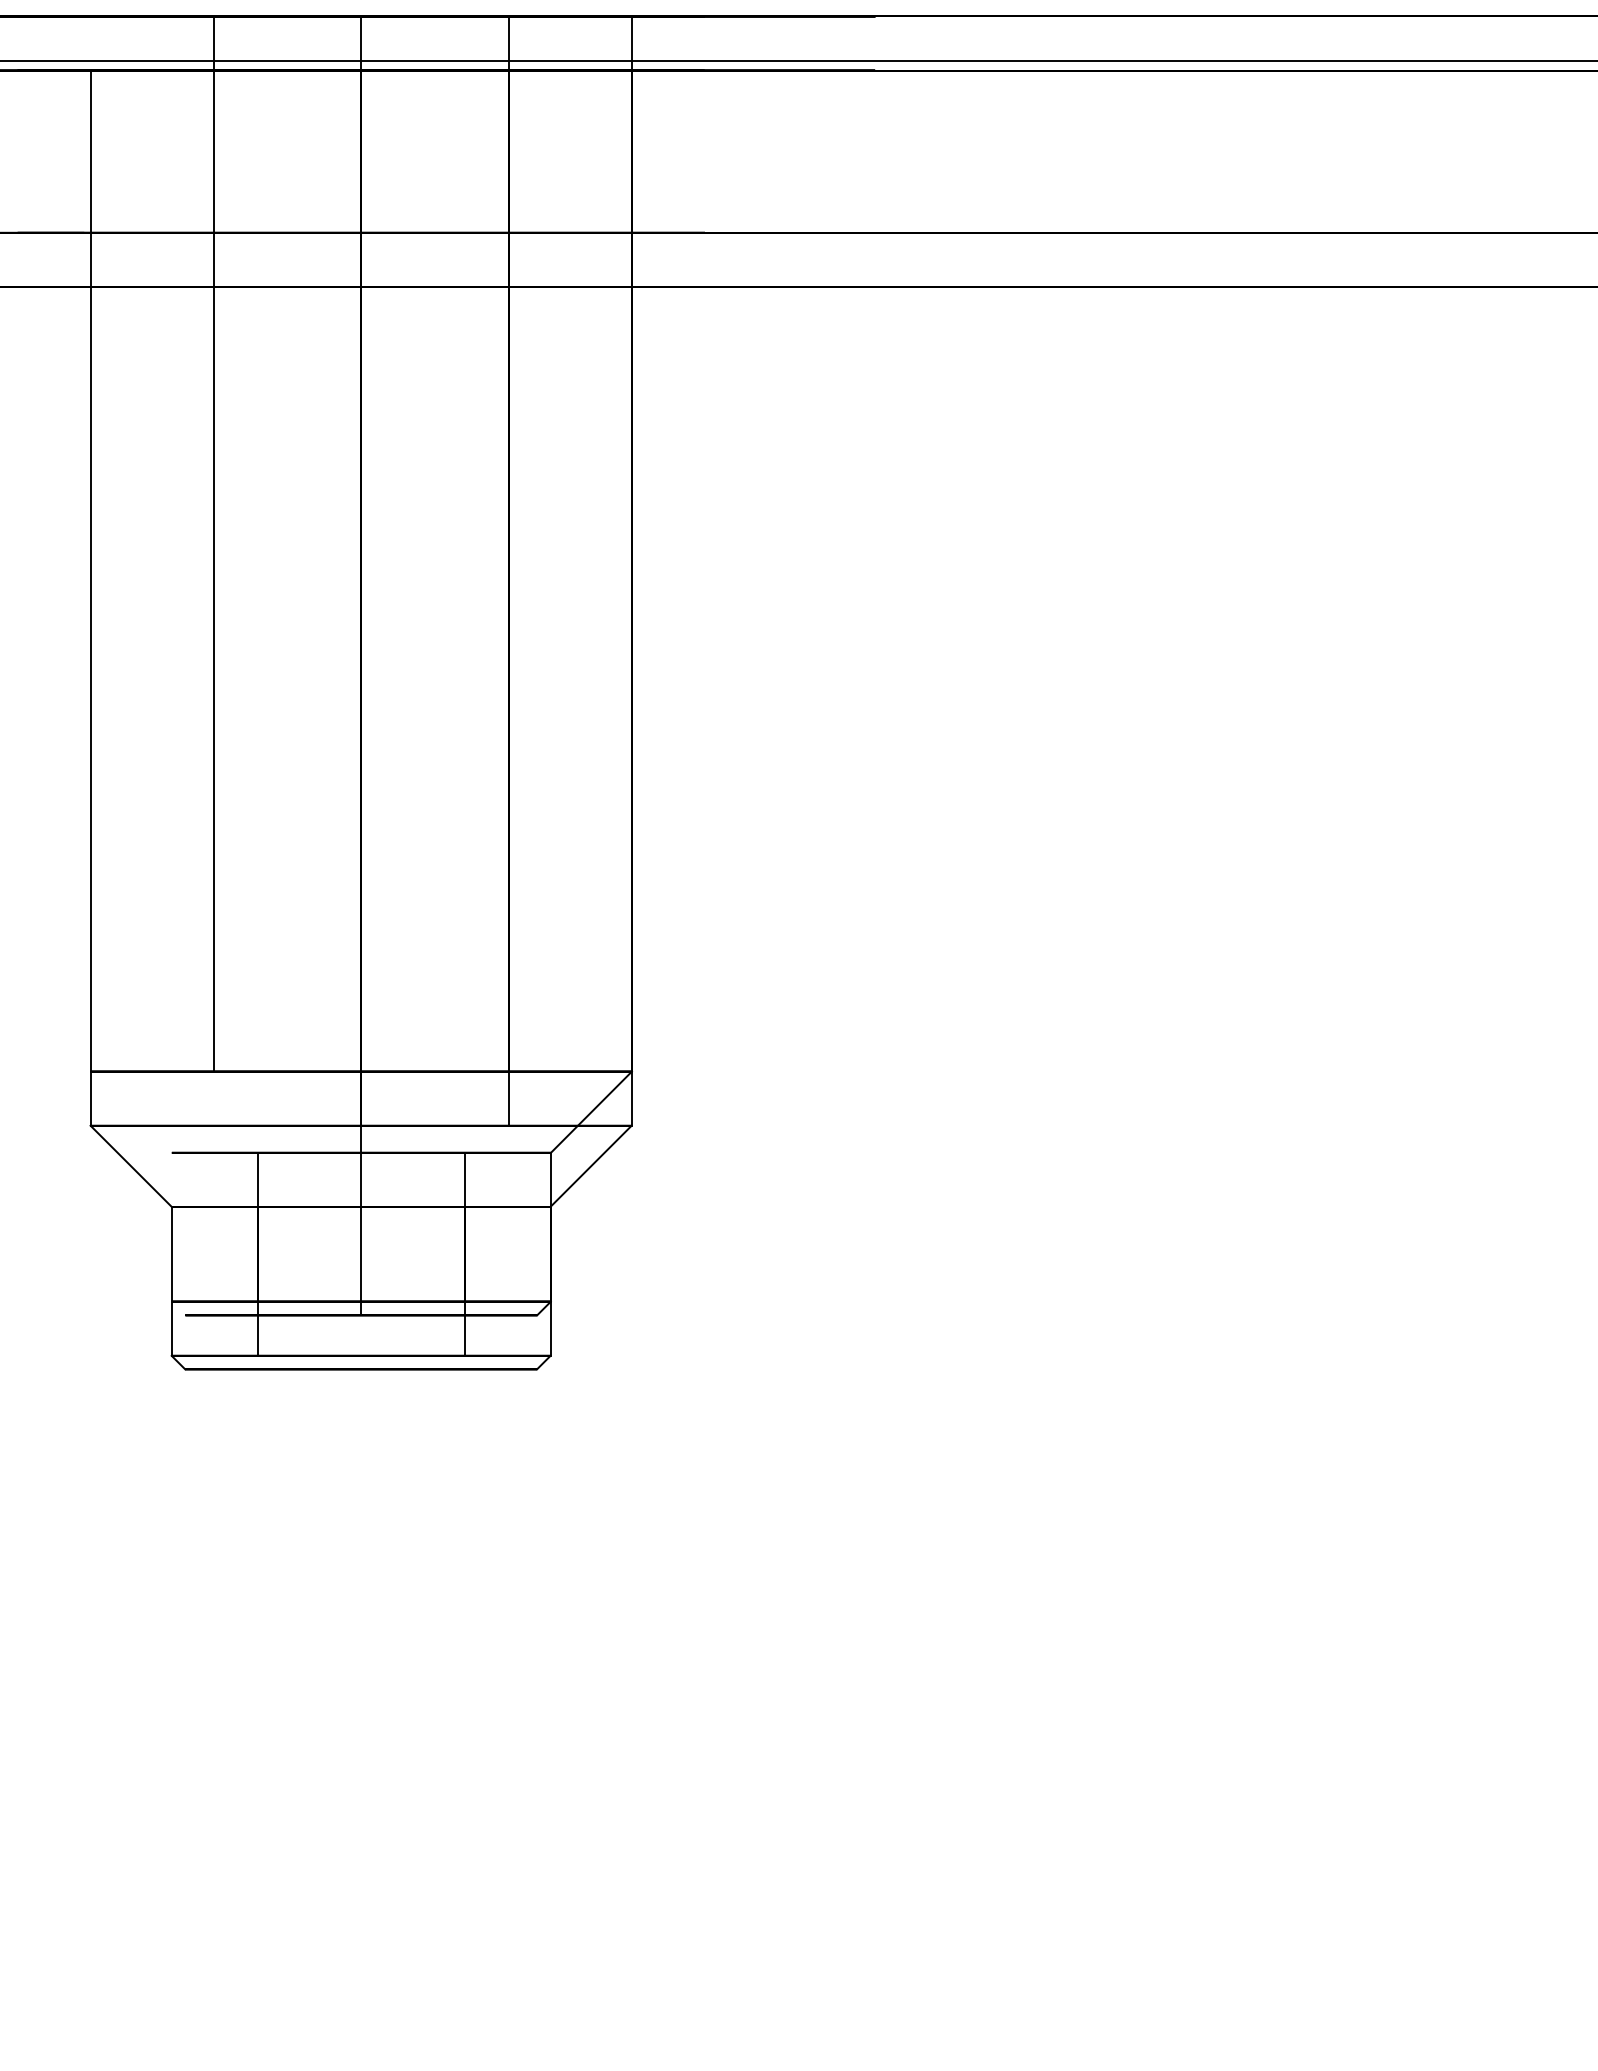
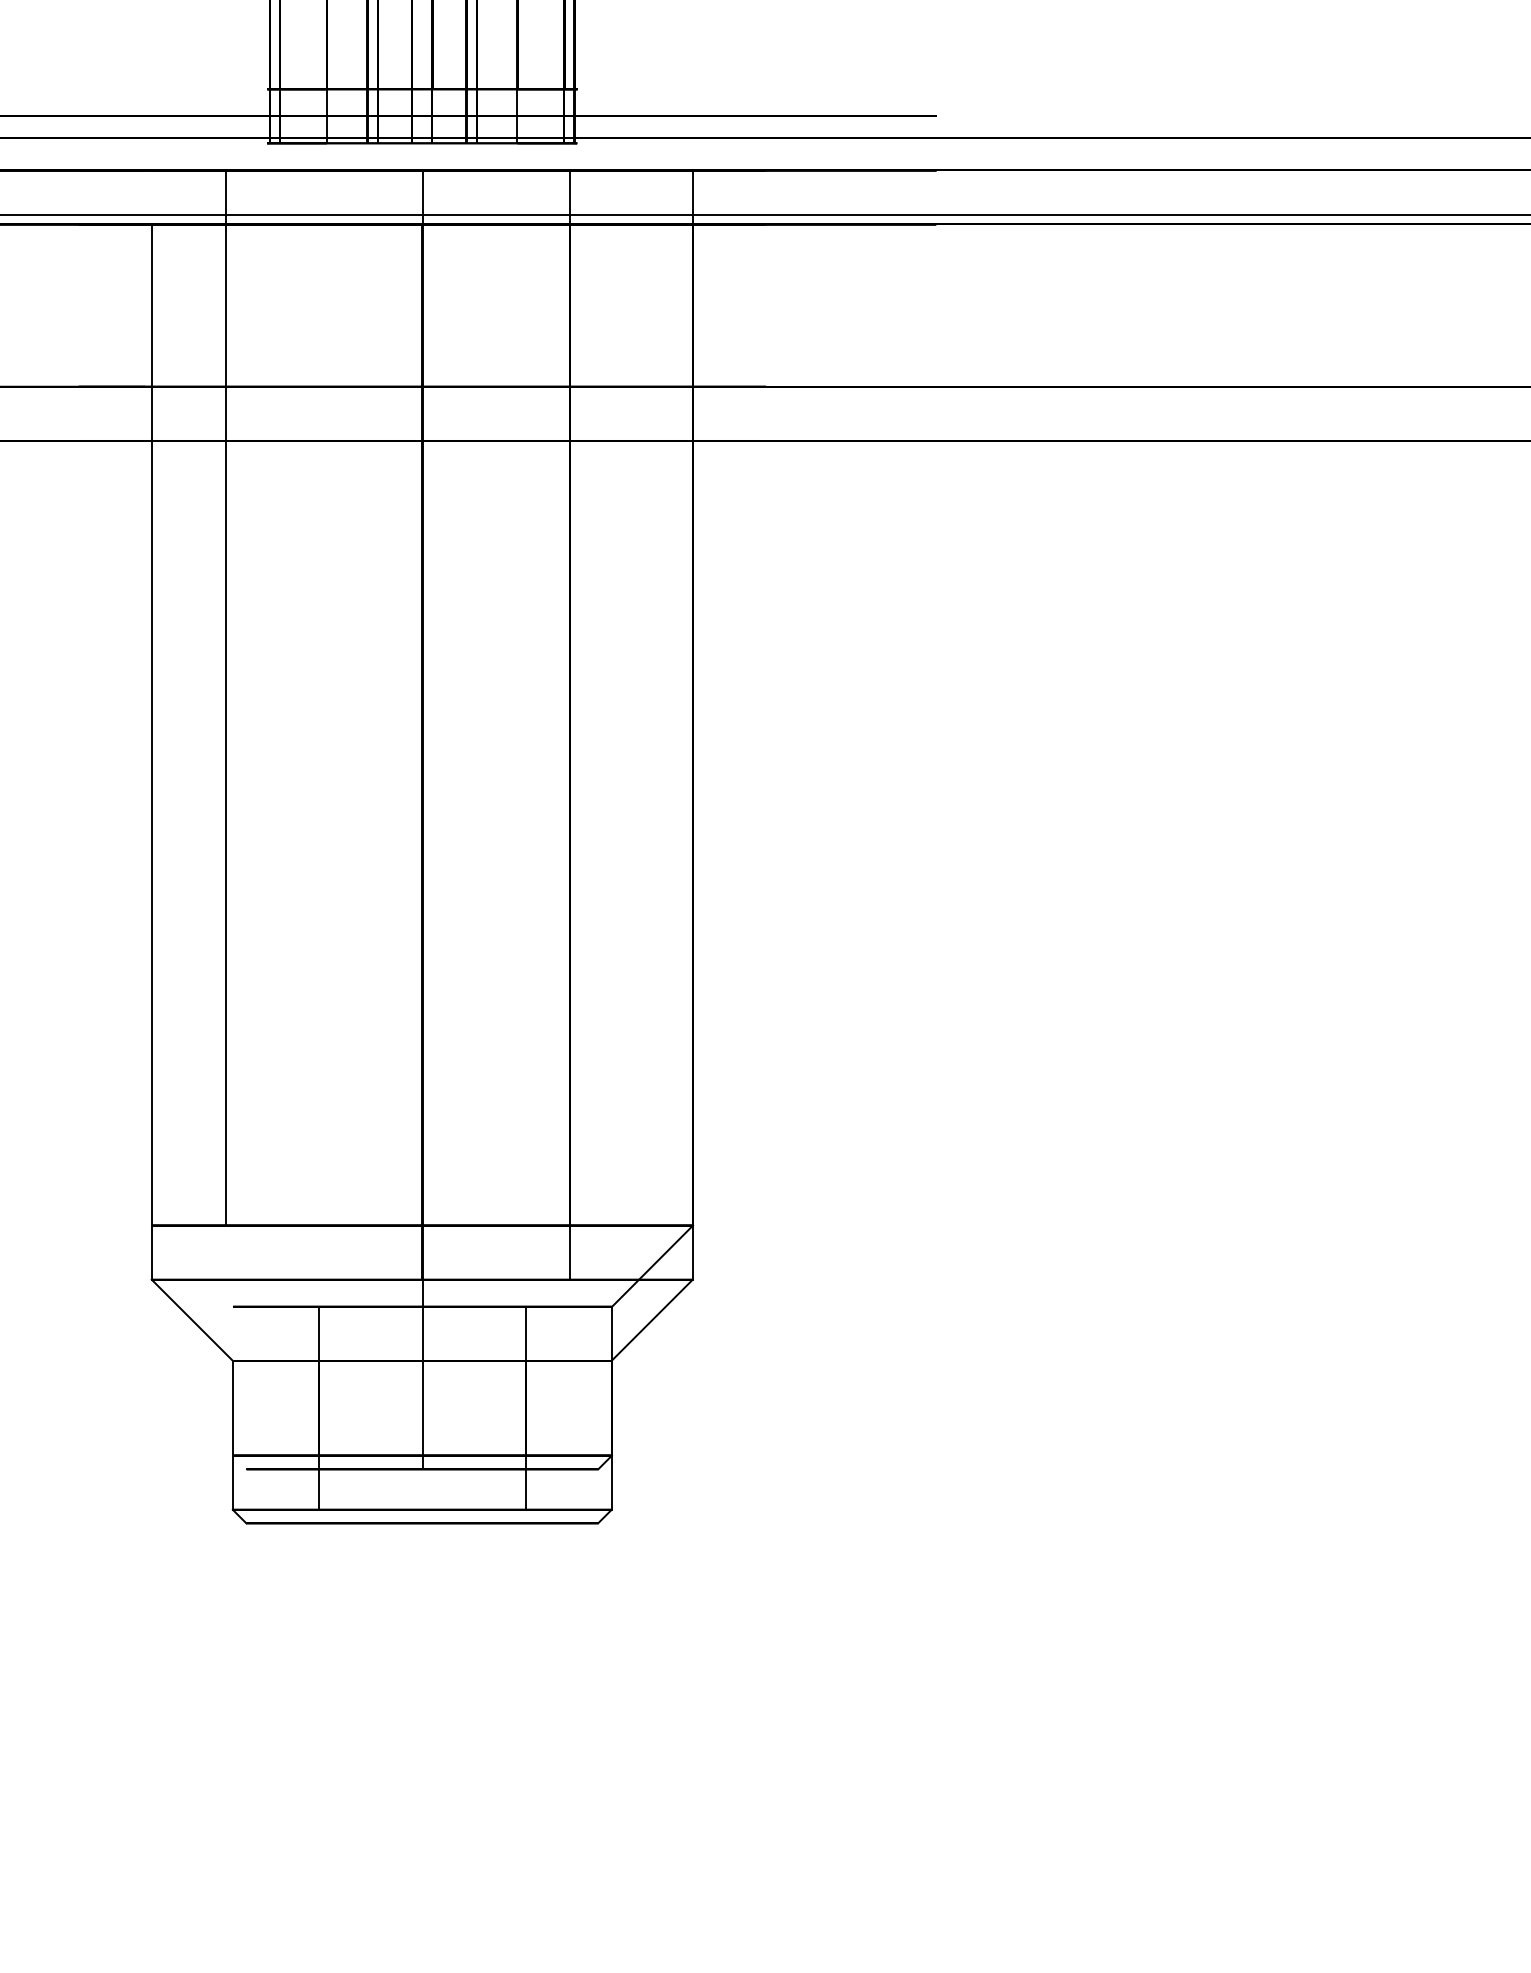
line: (213, 543) -> (225, 697), moved

